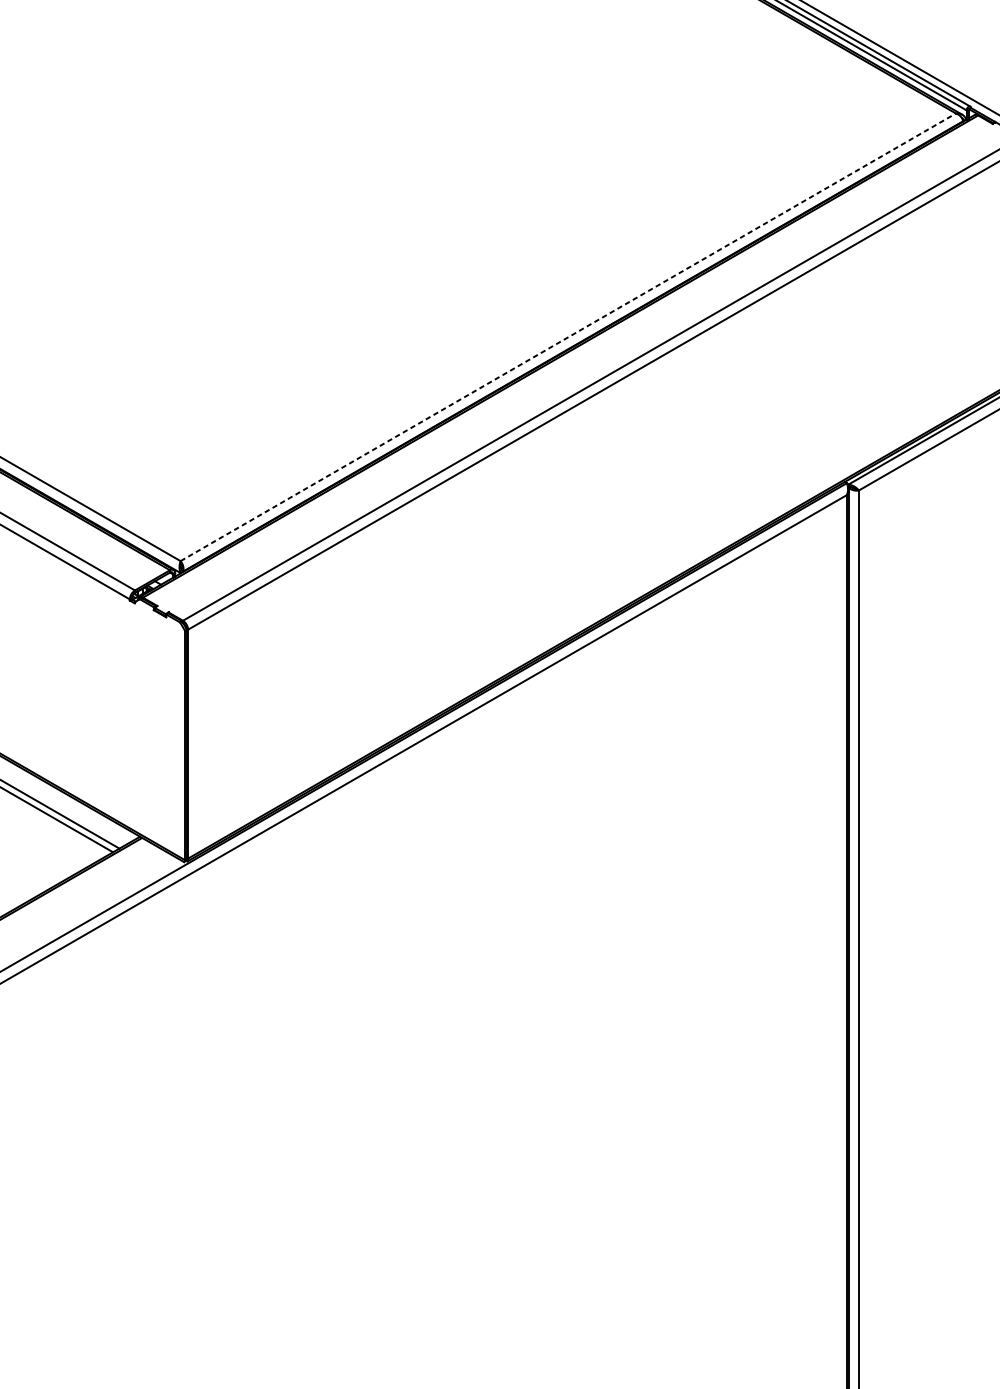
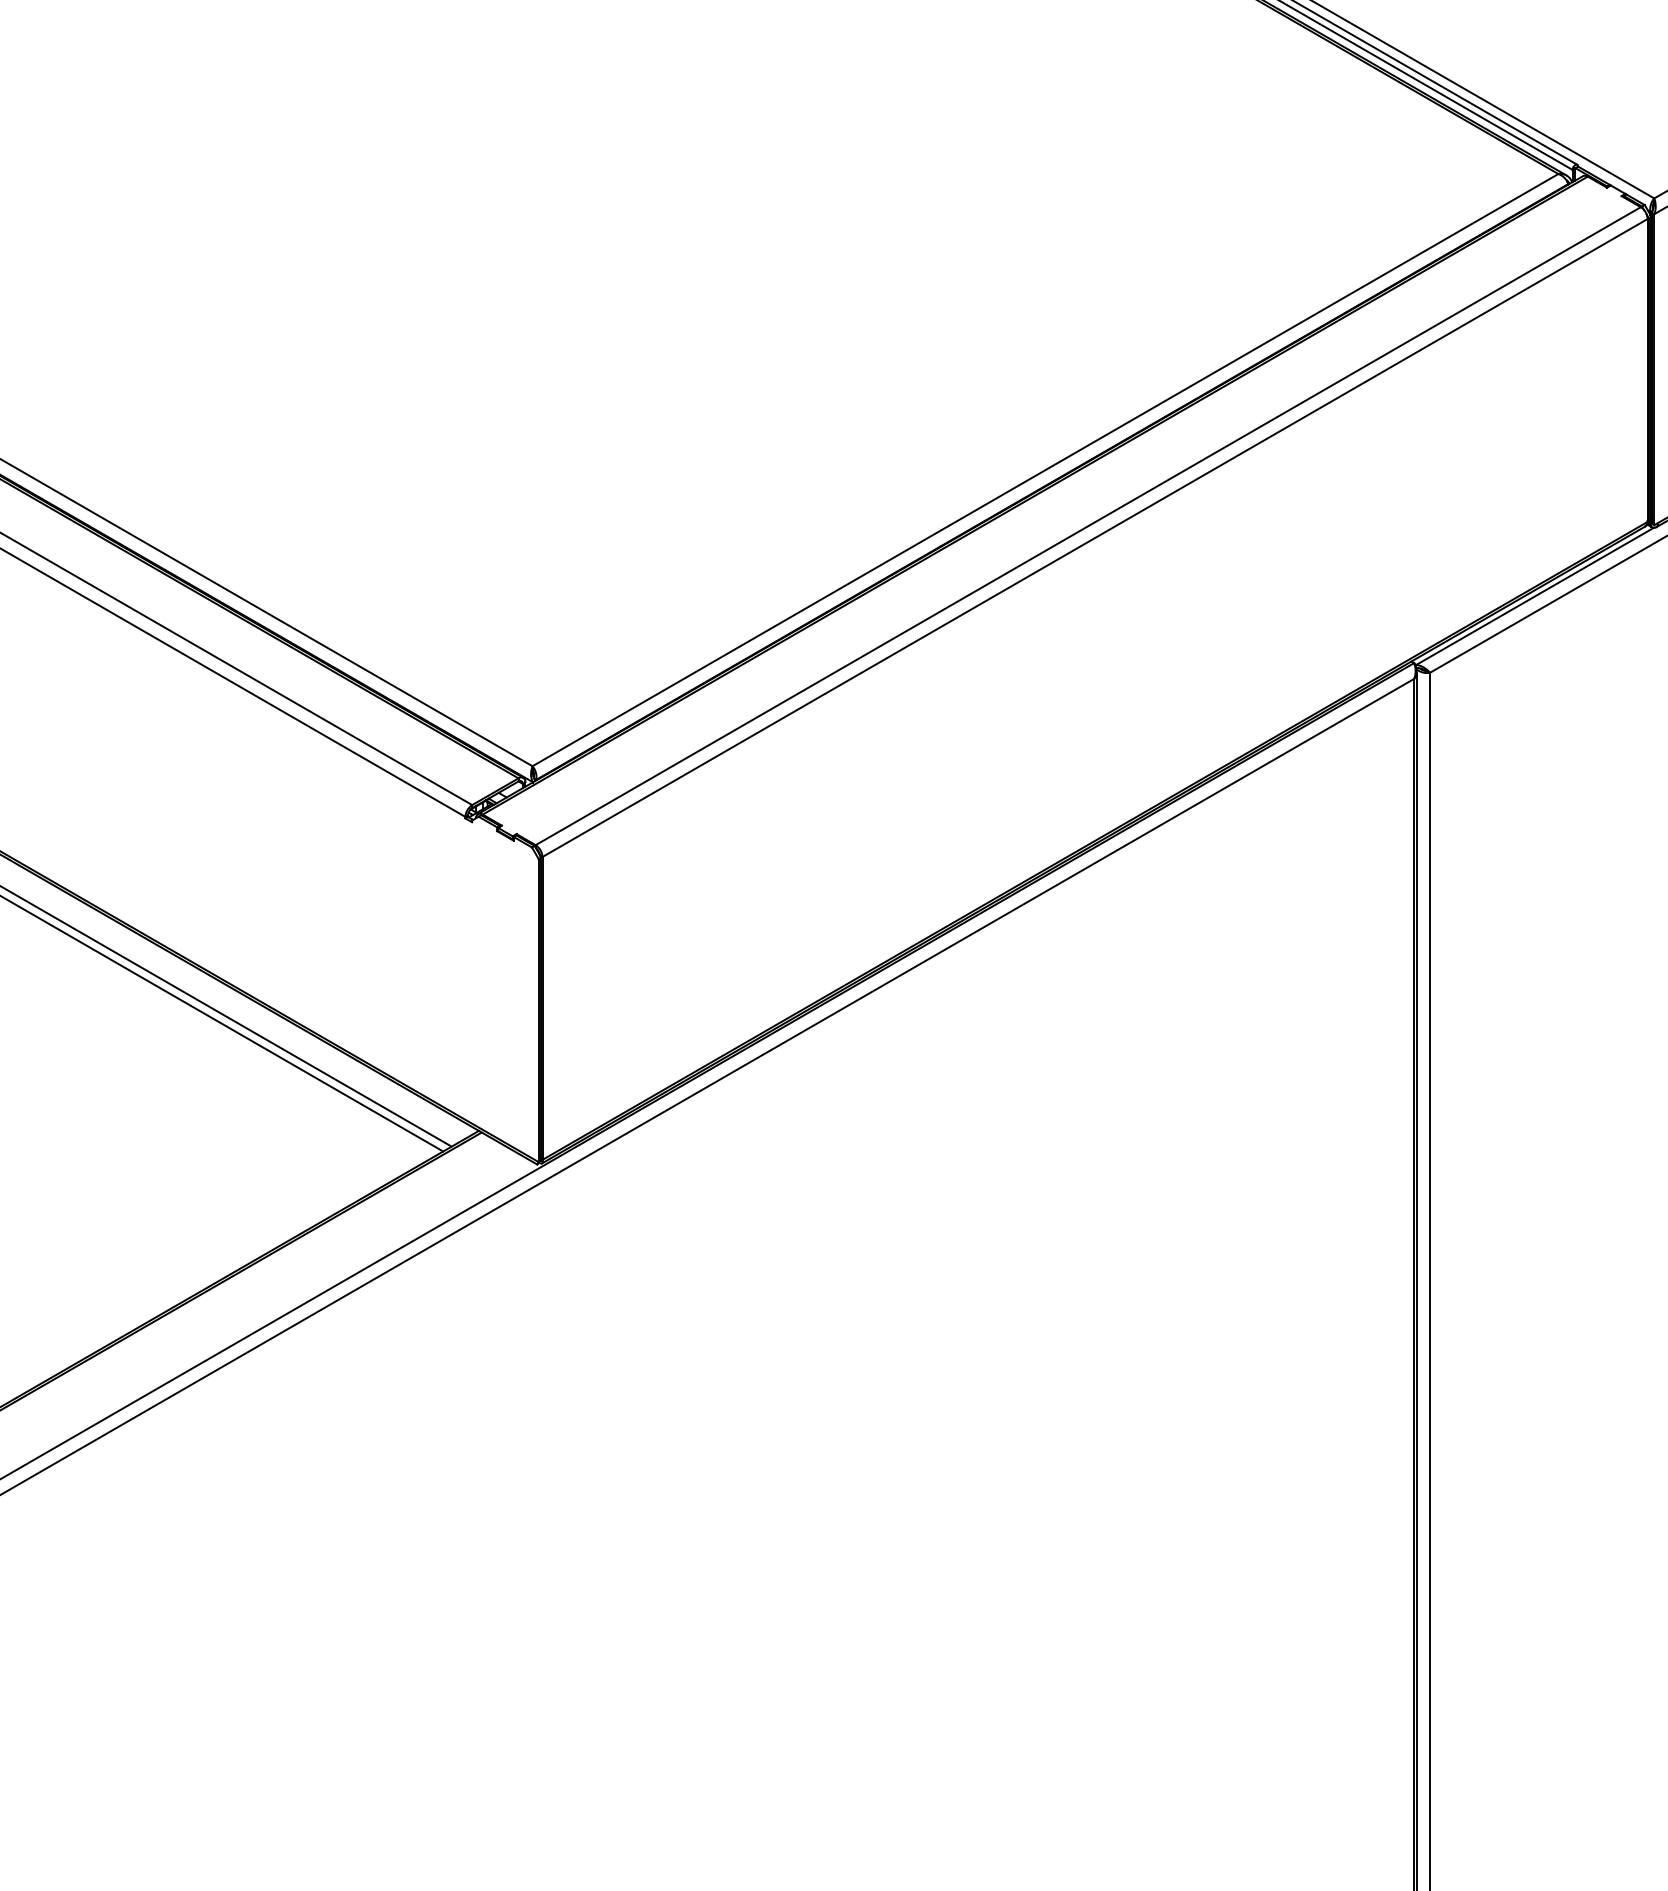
line: (568, 336) -> (1045, 469), dashed -> solid

